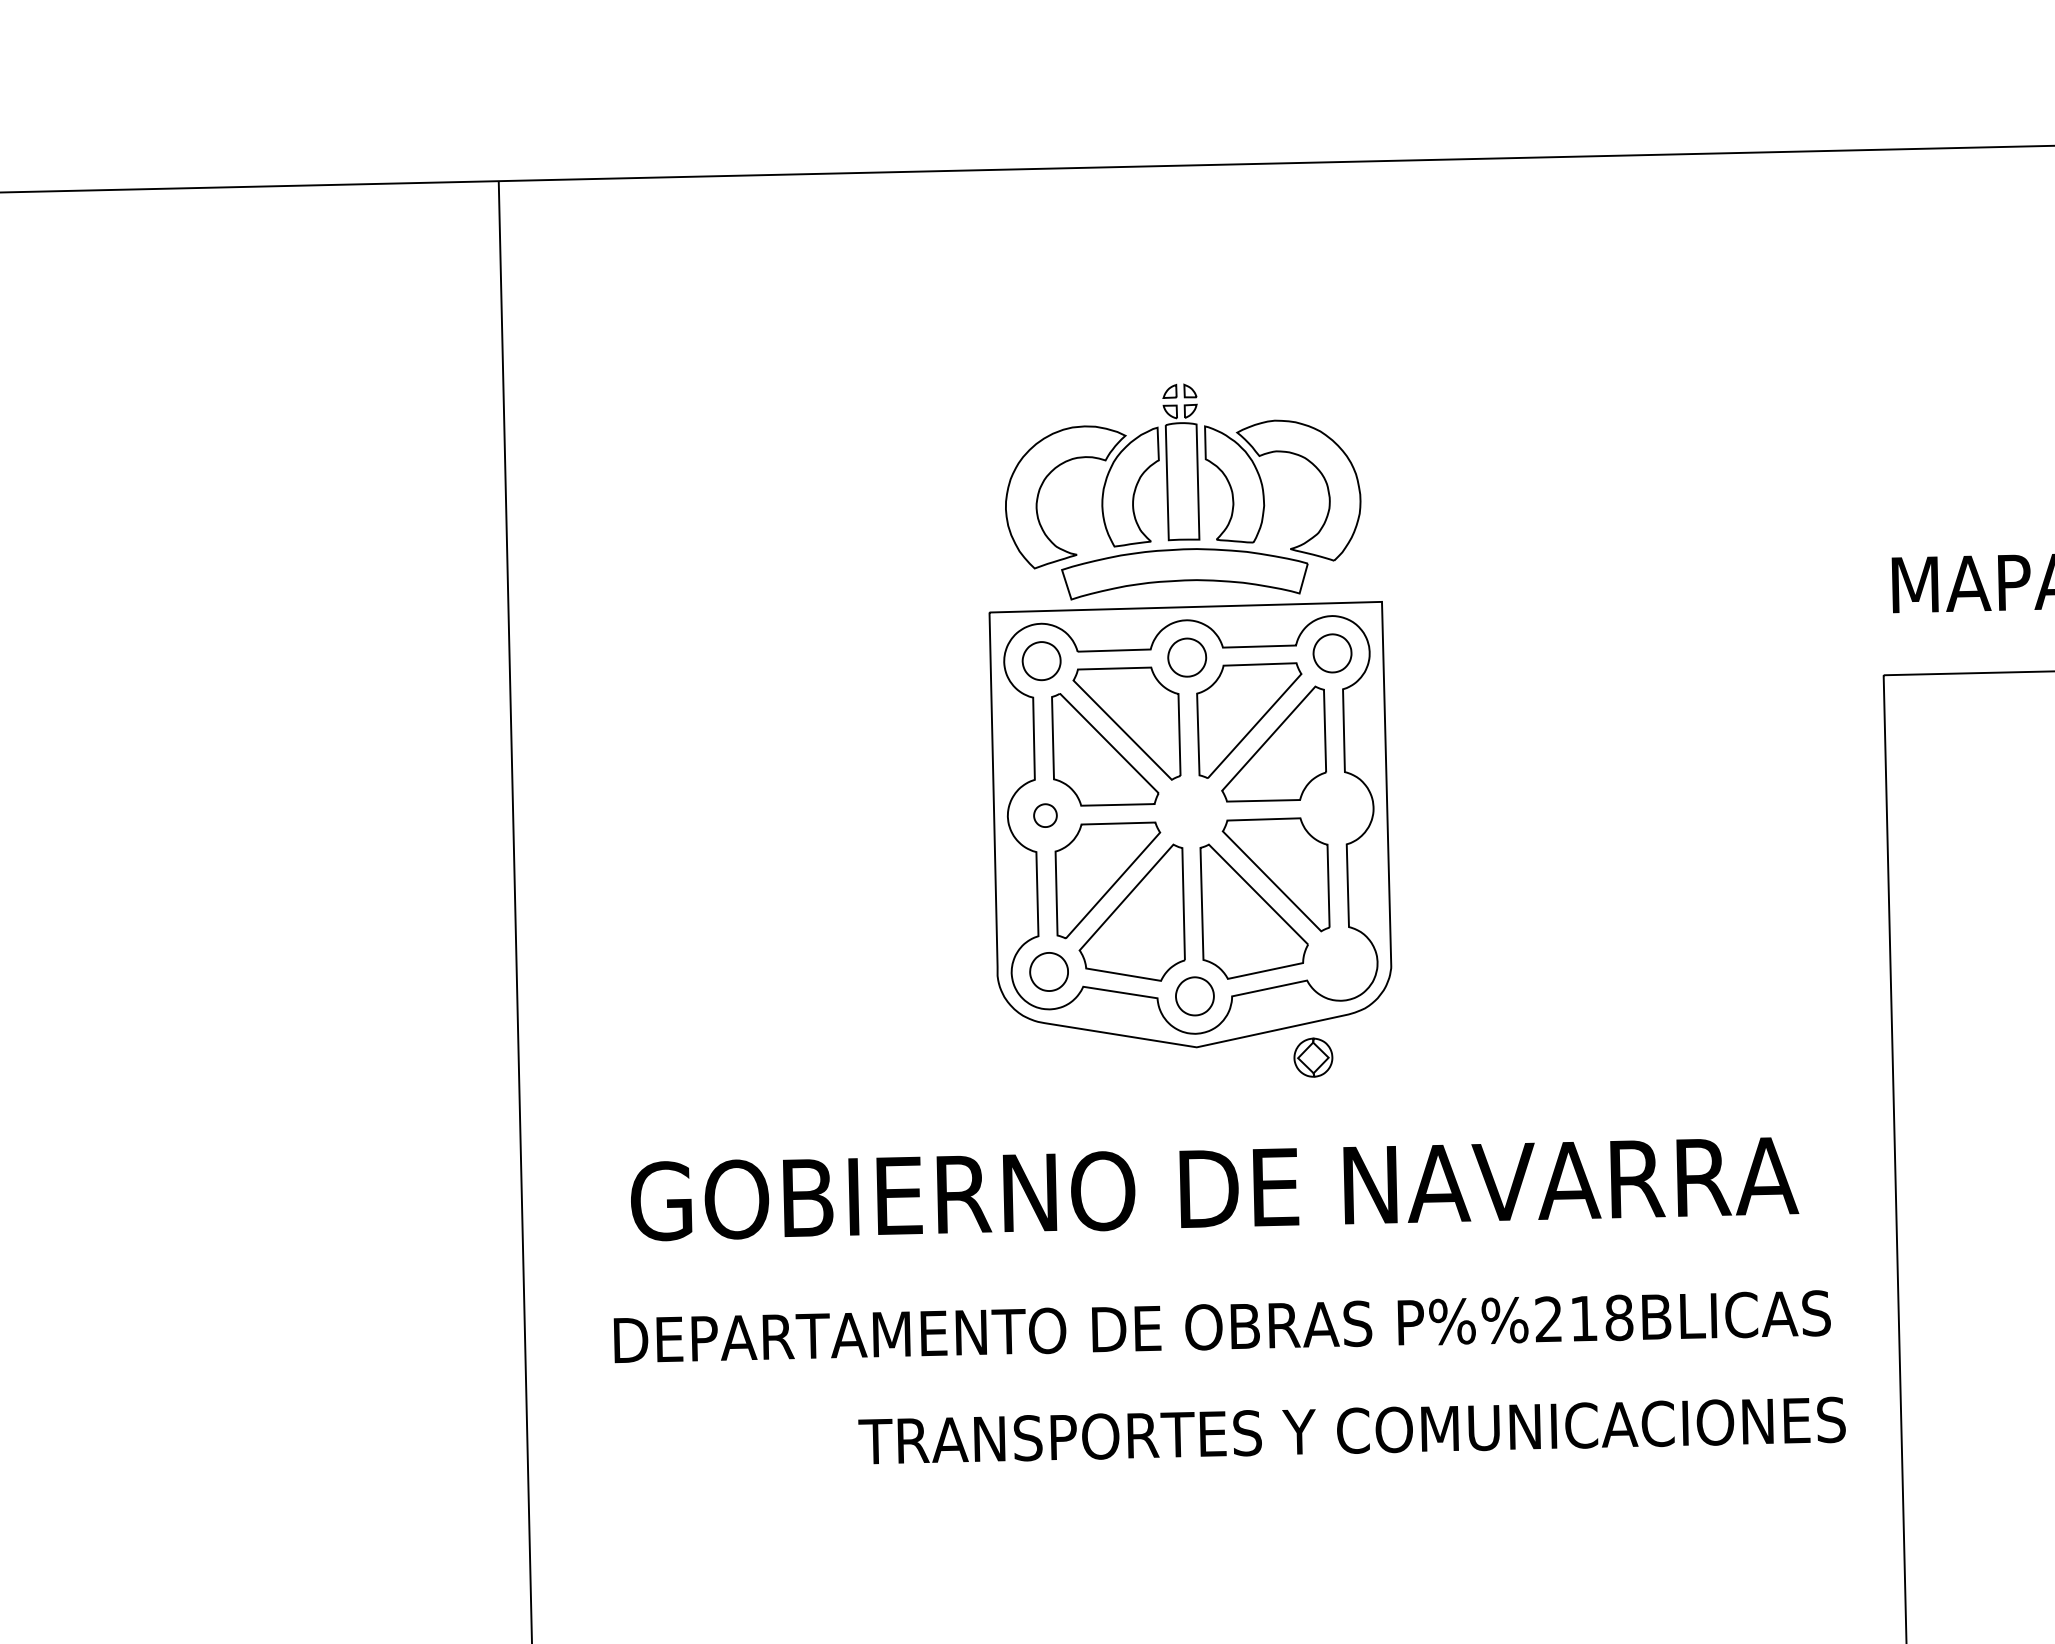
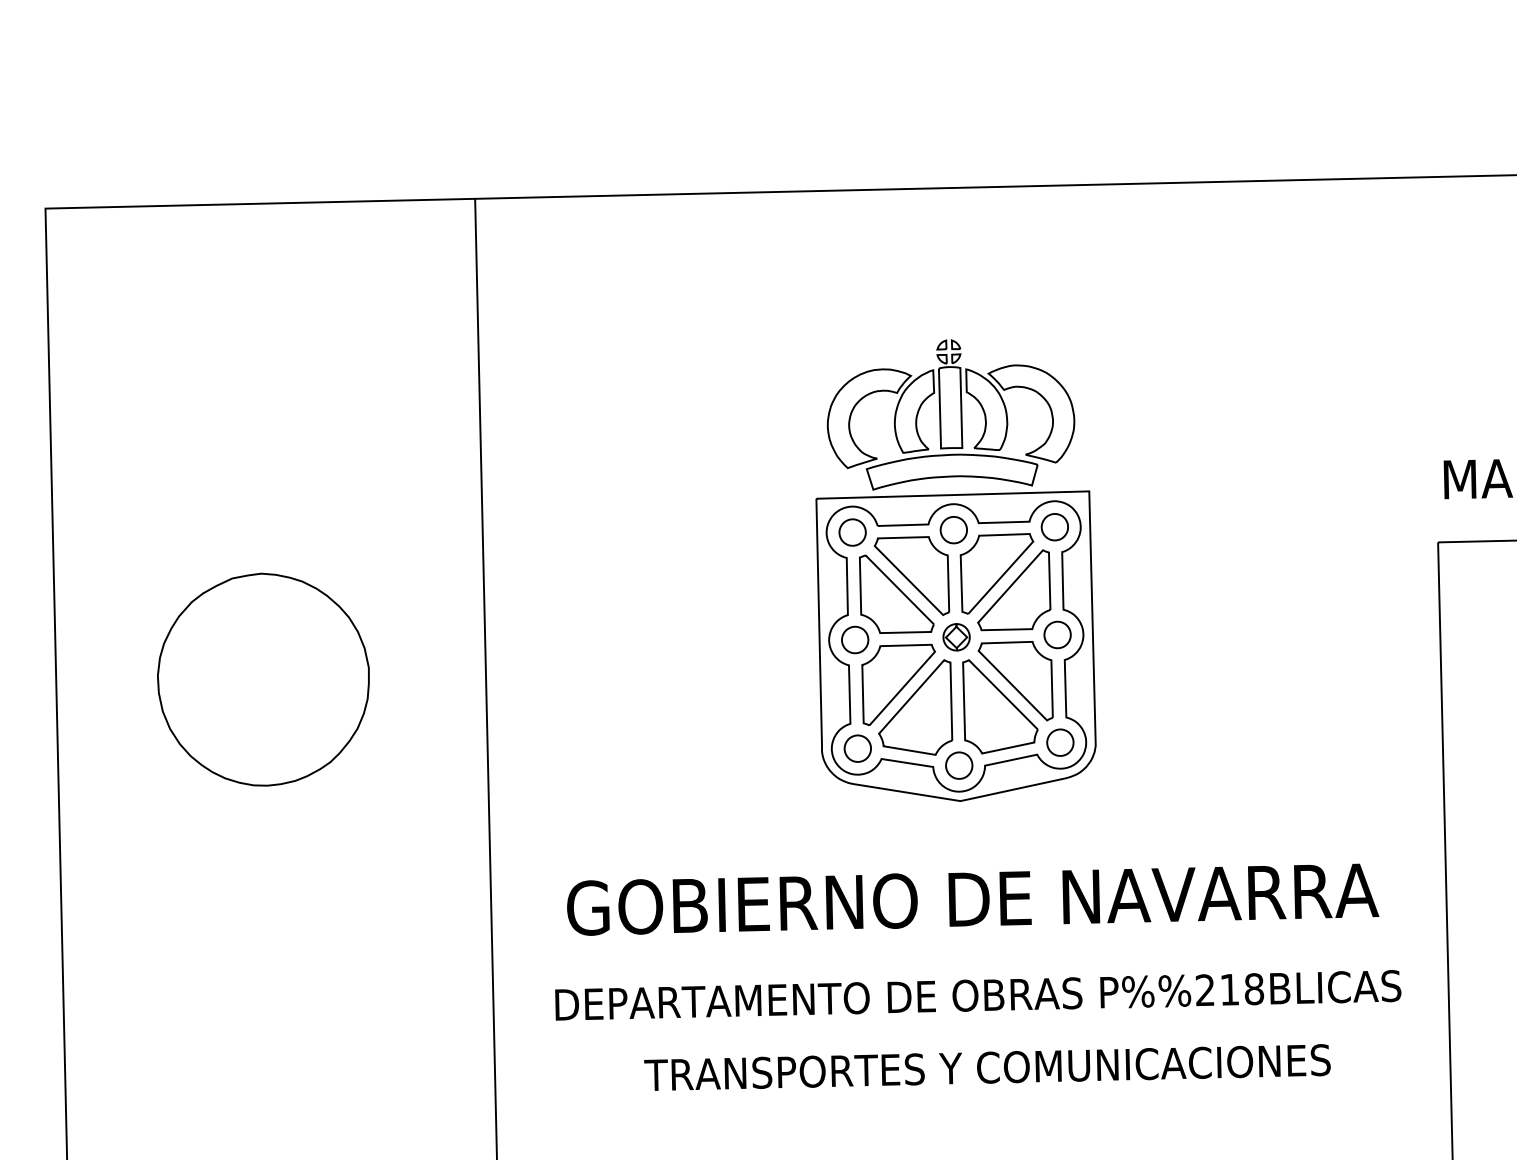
part: (1336, 807) -> (1057, 634), added
part: (1045, 814) -> (855, 639), size x1.67
part: (194, 872) -> (263, 679), added
part: (1340, 963) -> (1060, 742), added
part: (1313, 1057) -> (956, 637), moved
text: (1352, 1430) -> (987, 1067), moved

